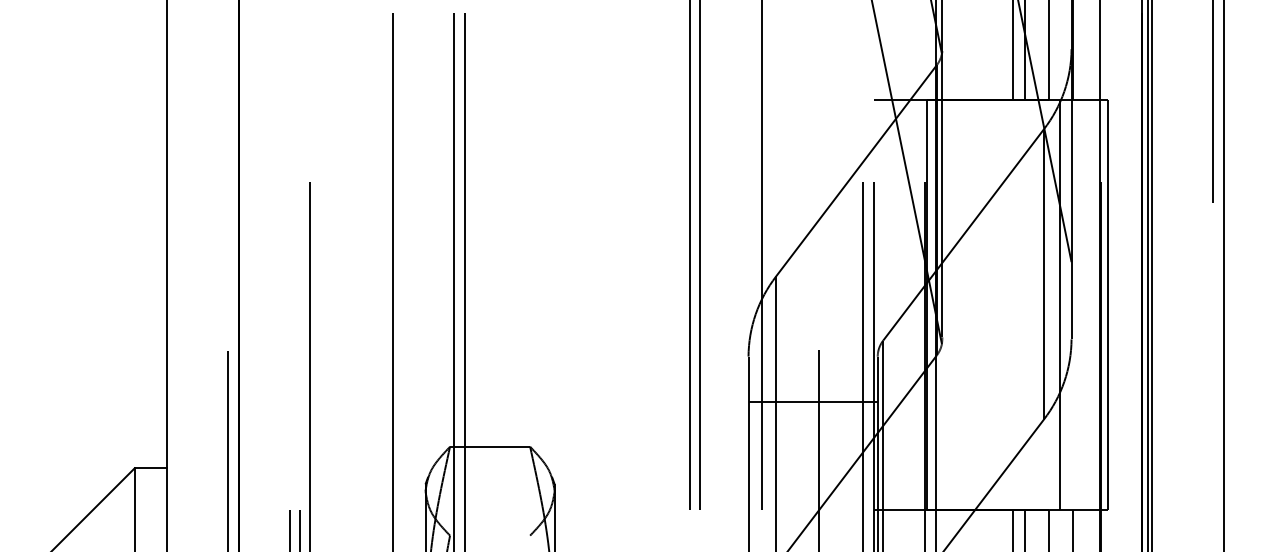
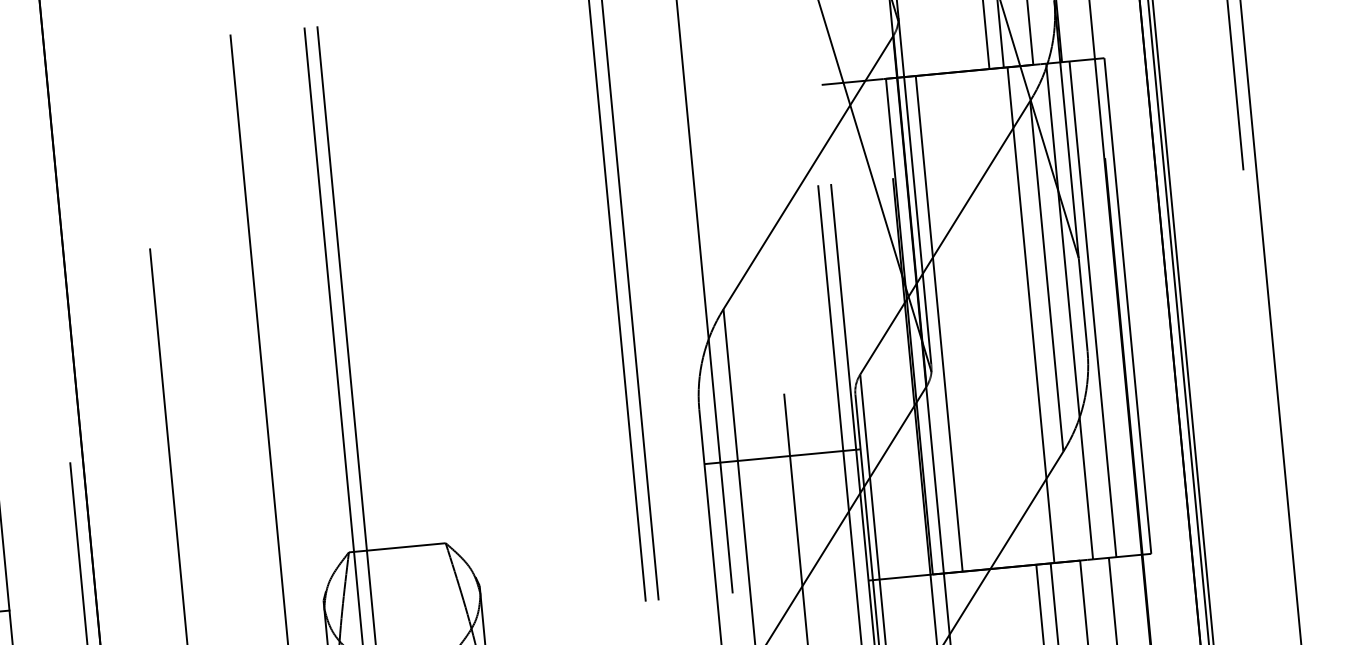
line: (951, 304) -> (938, 323), added
line: (1027, 304) -> (1030, 314), added
line: (1079, 304) -> (1093, 308), added

